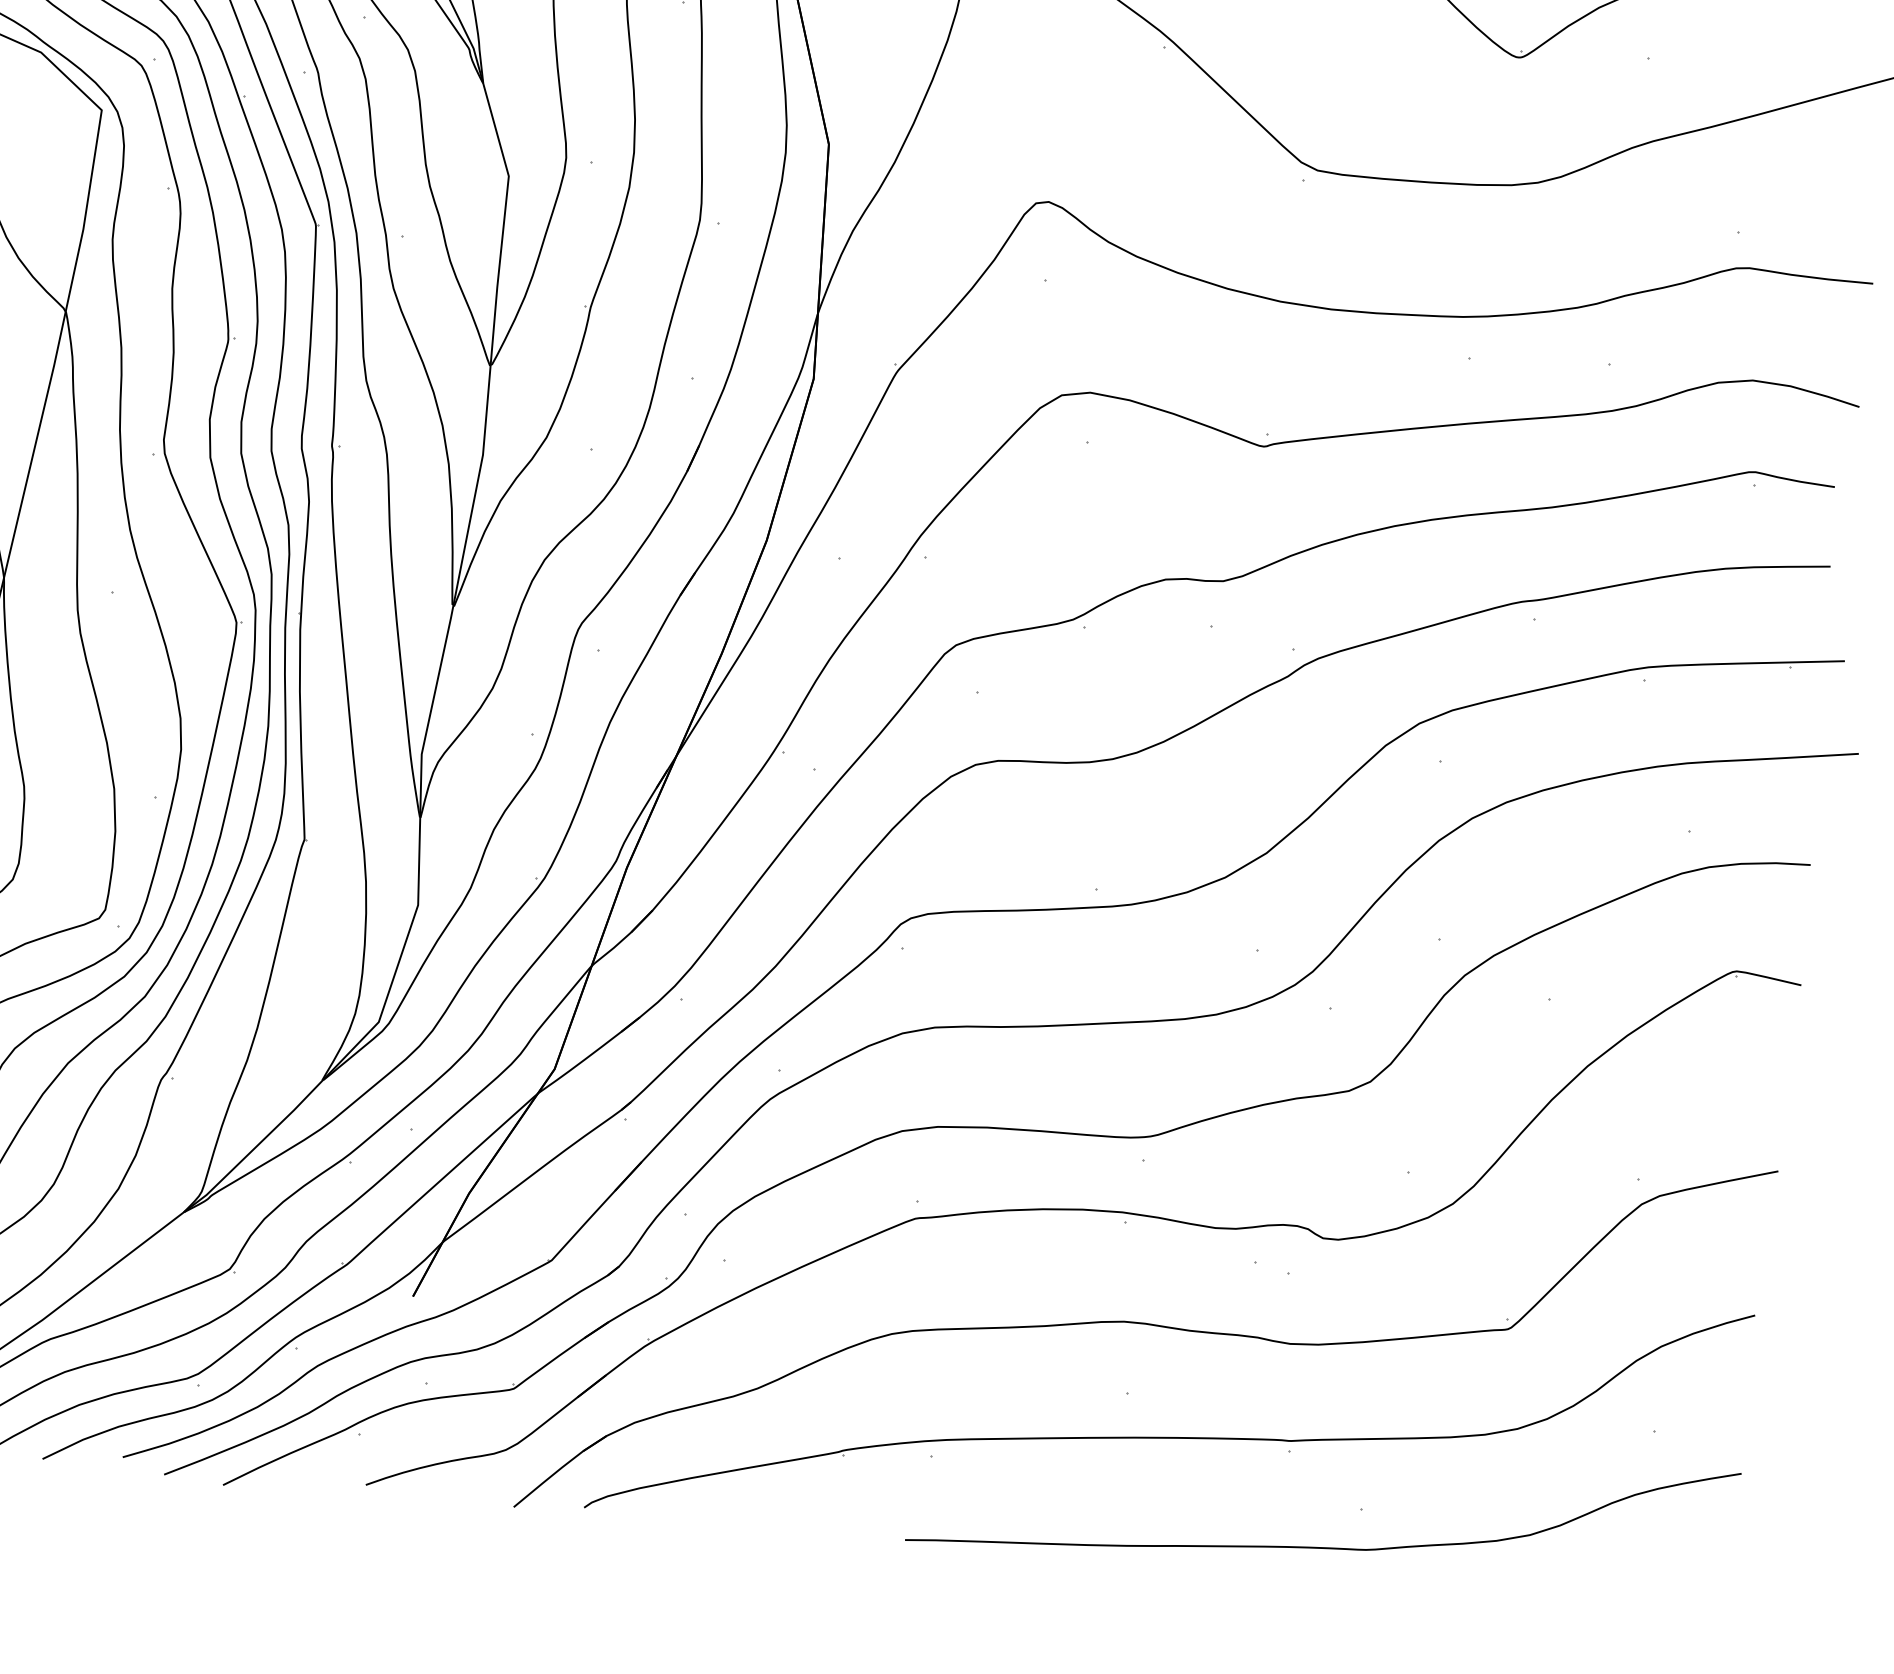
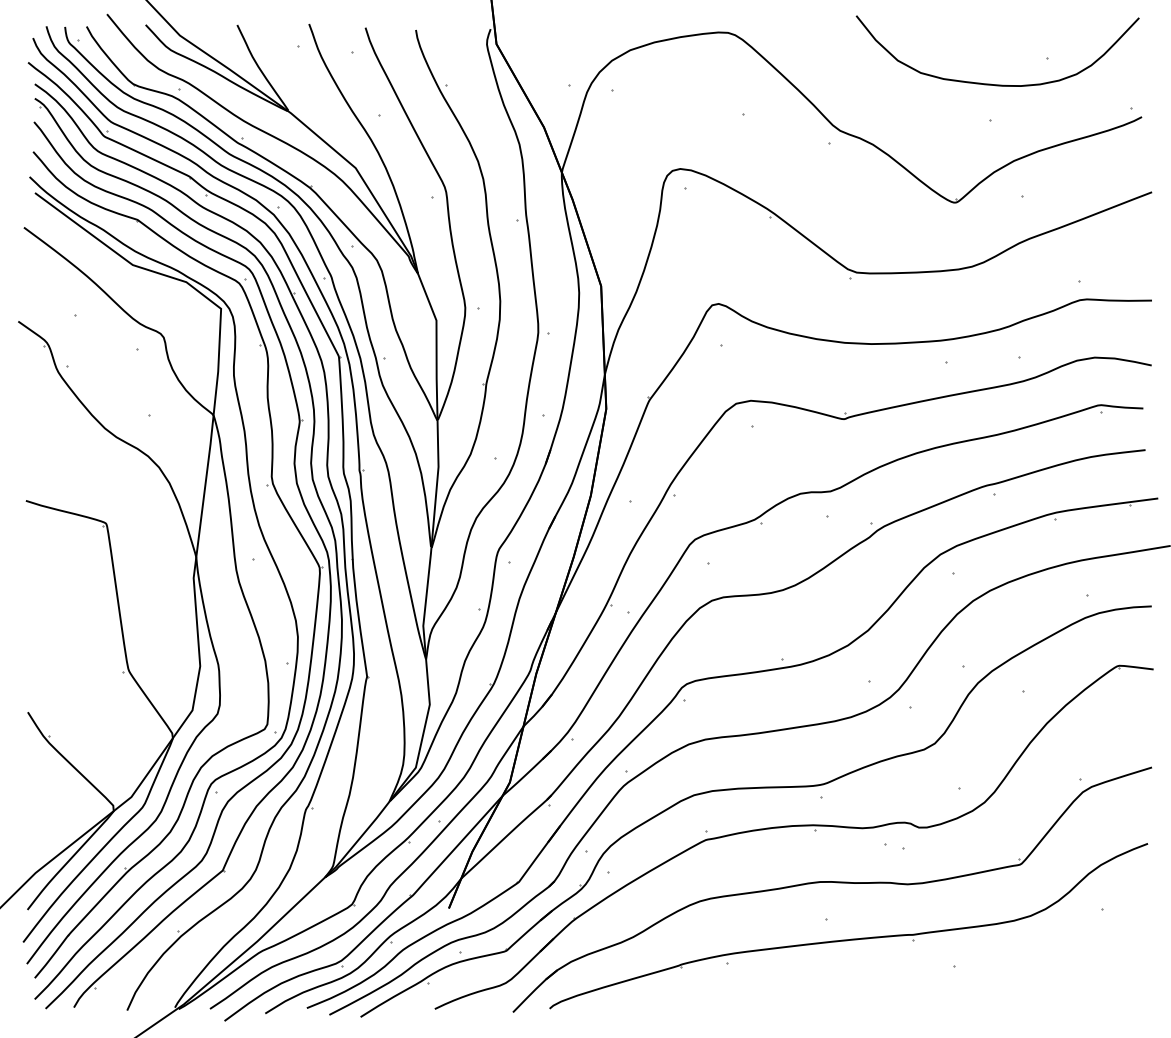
curve: (1320, 1545) -> (934, 987), removed

